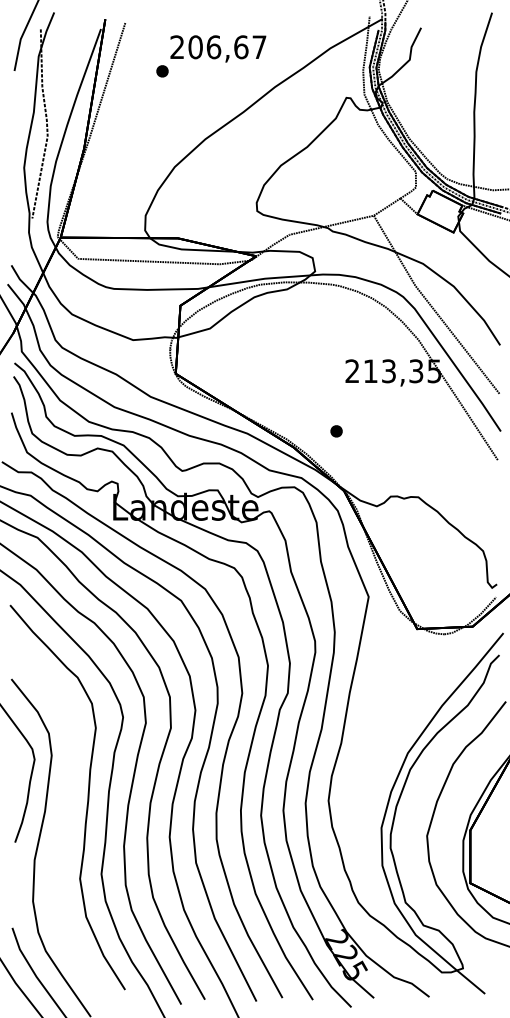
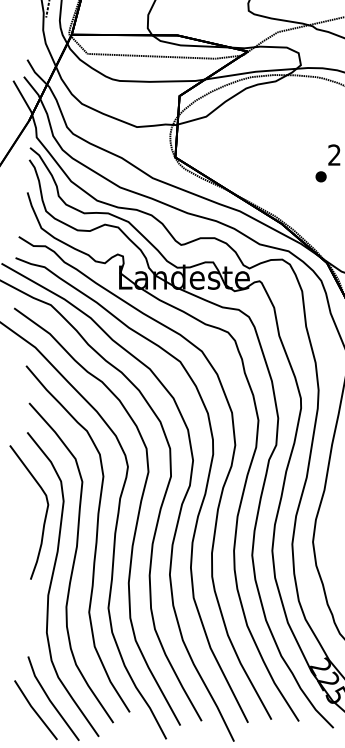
part: (336, 431) -> (321, 176), moved
part: (60, 823) -> (71, 562), added

